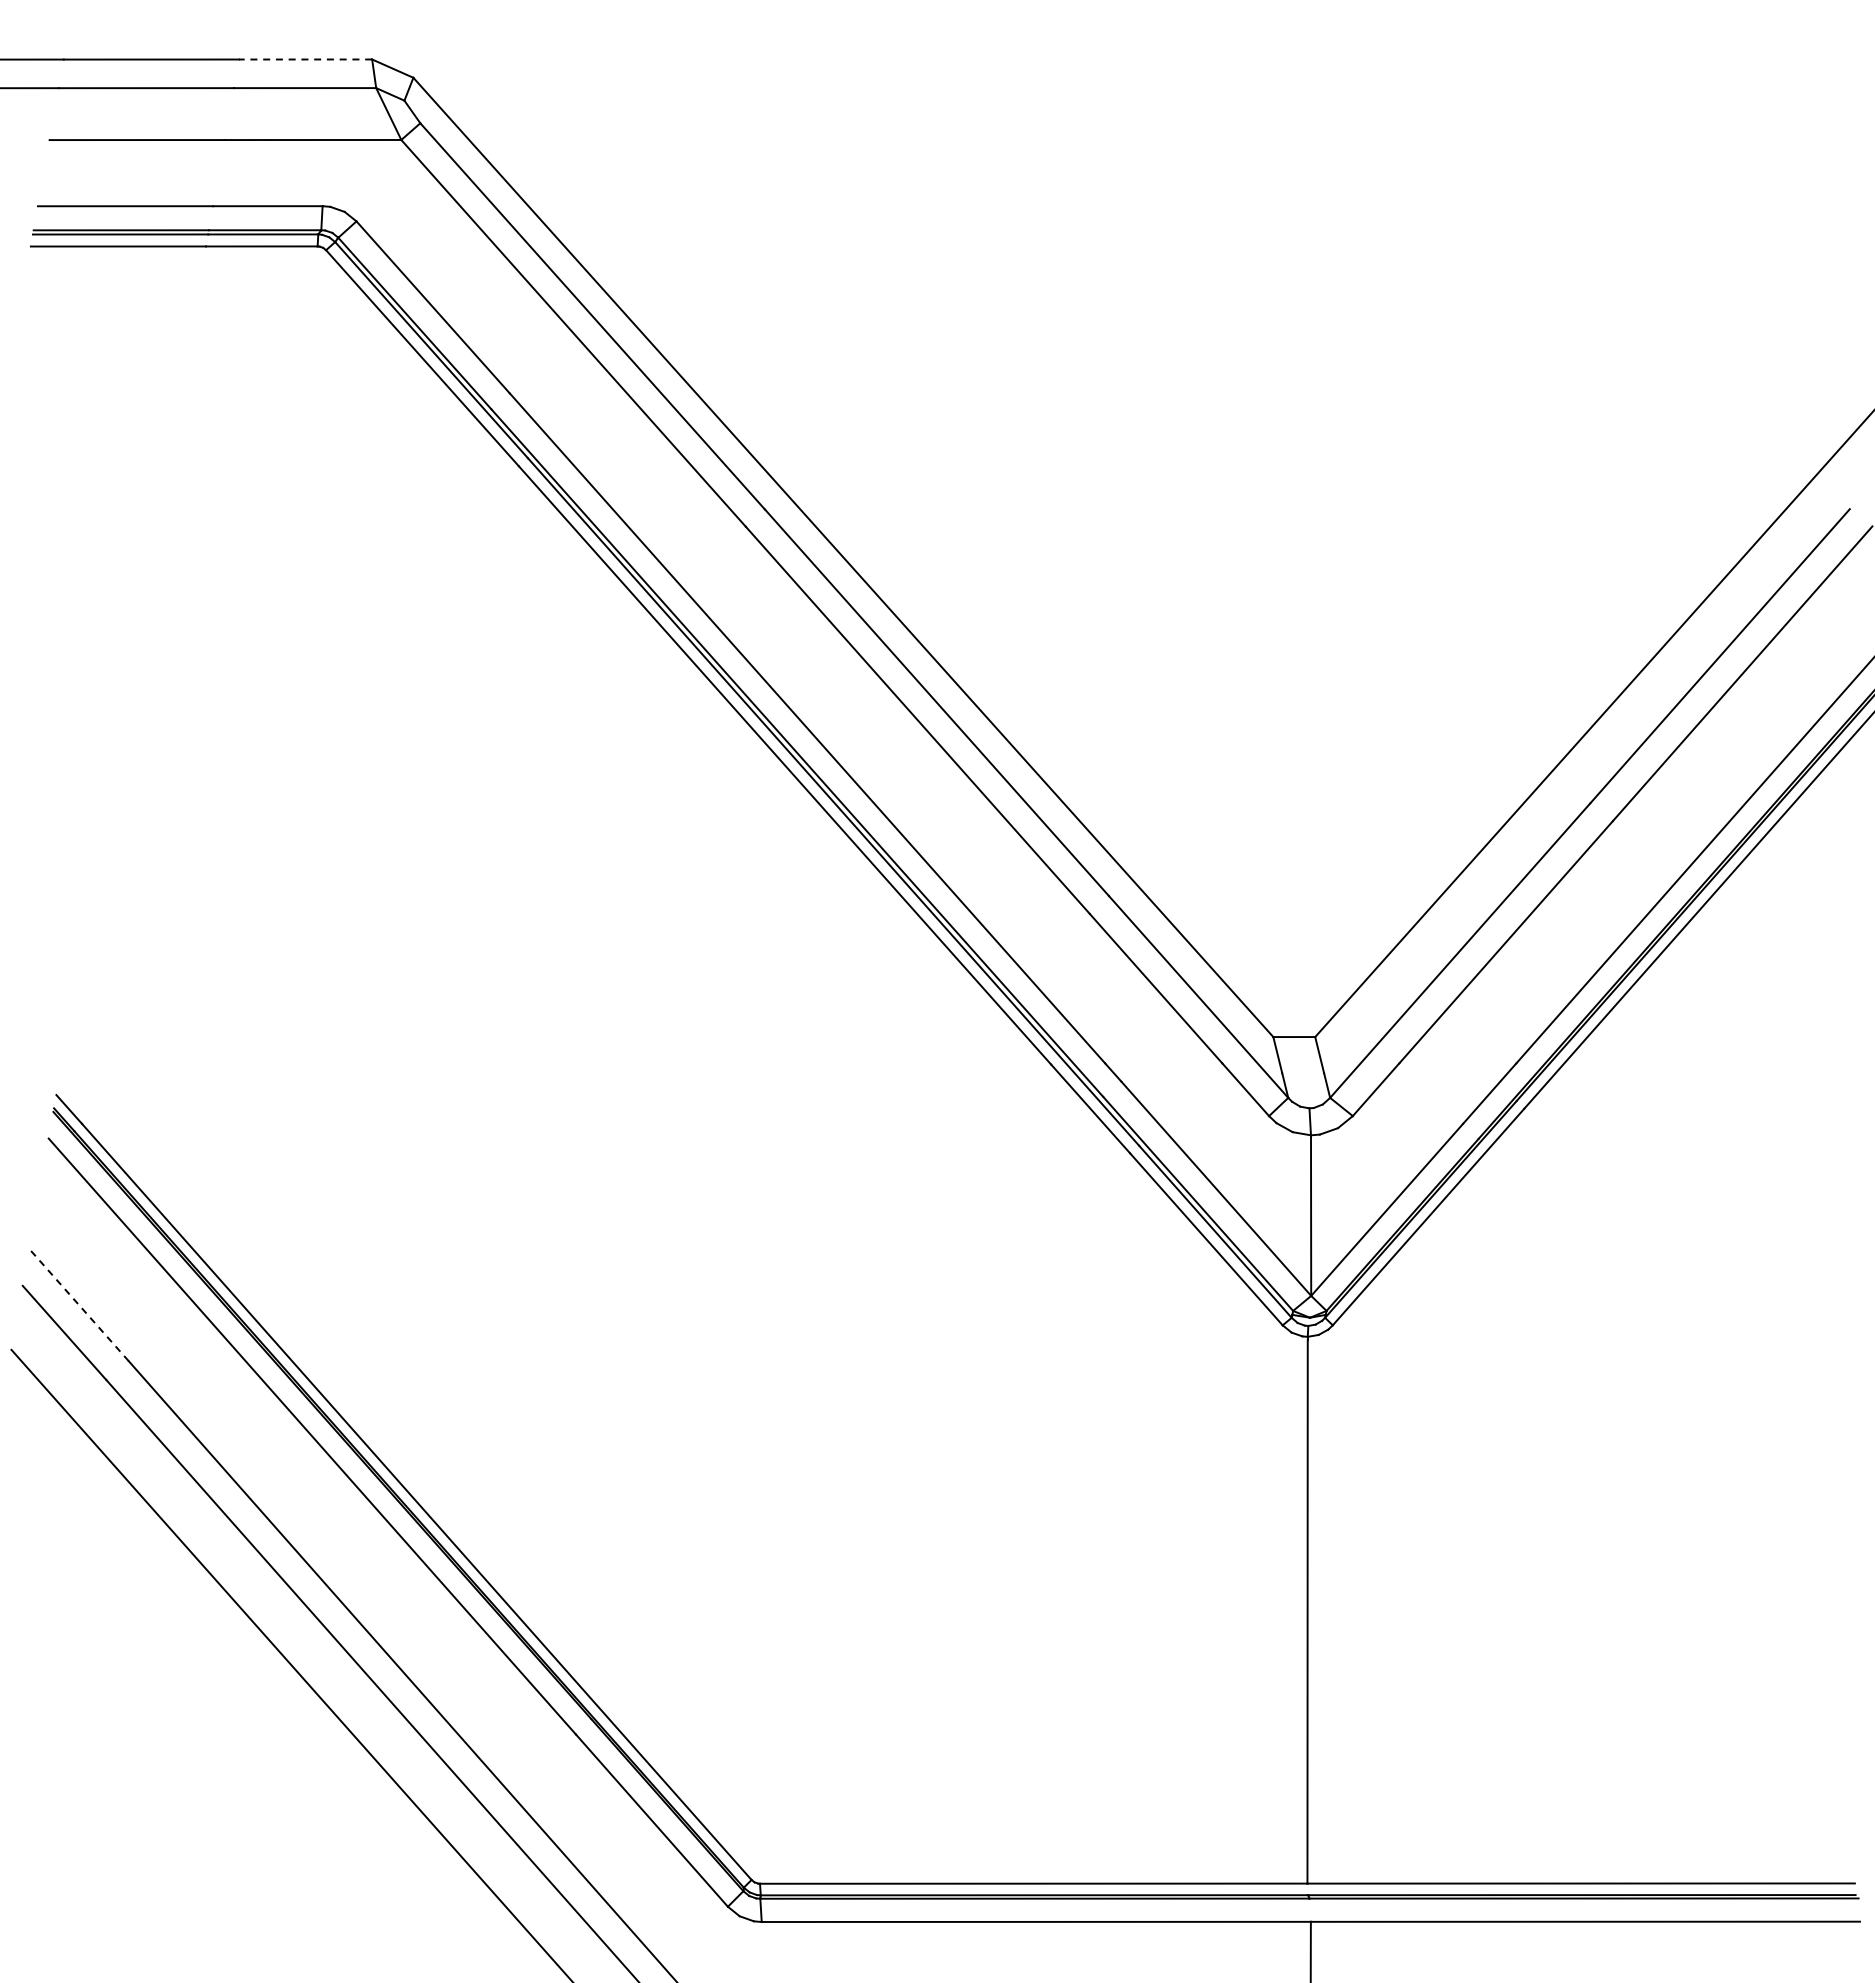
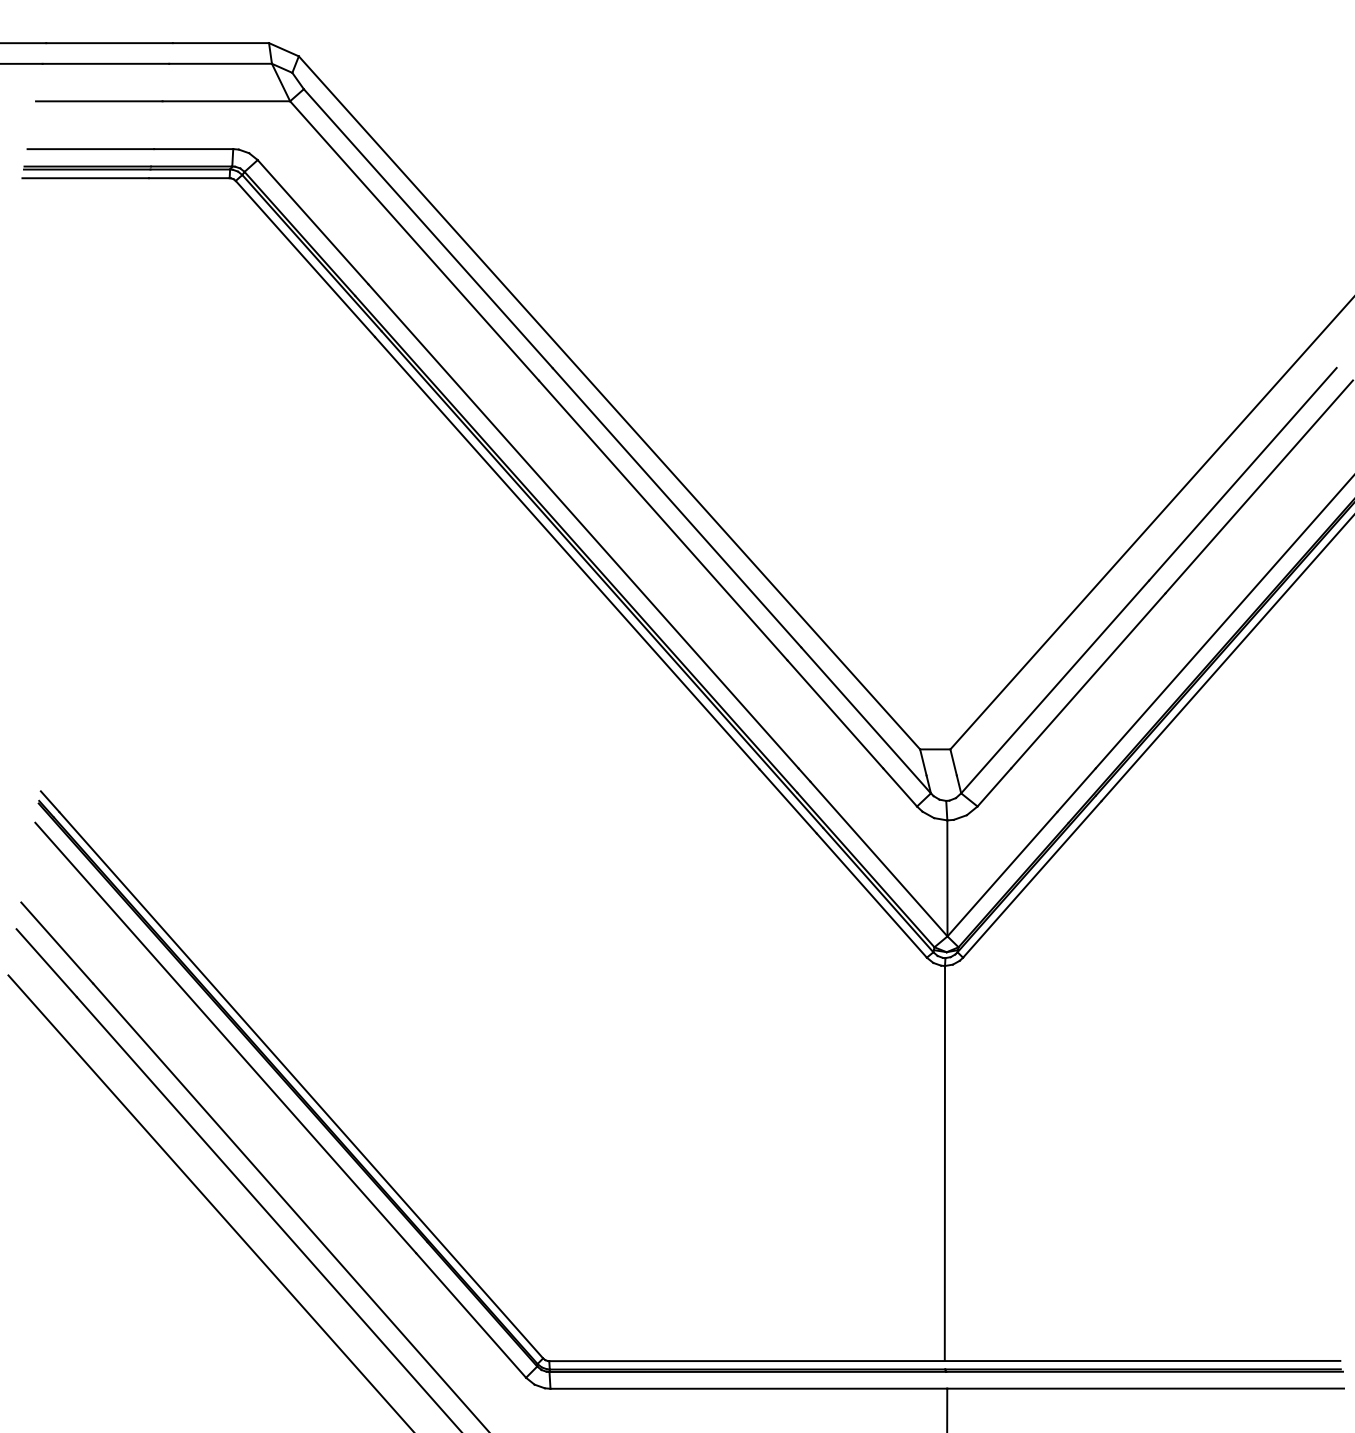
line: (305, 59) -> (220, 43), dashed -> solid
line: (78, 1304) -> (56, 942), dashed -> solid

